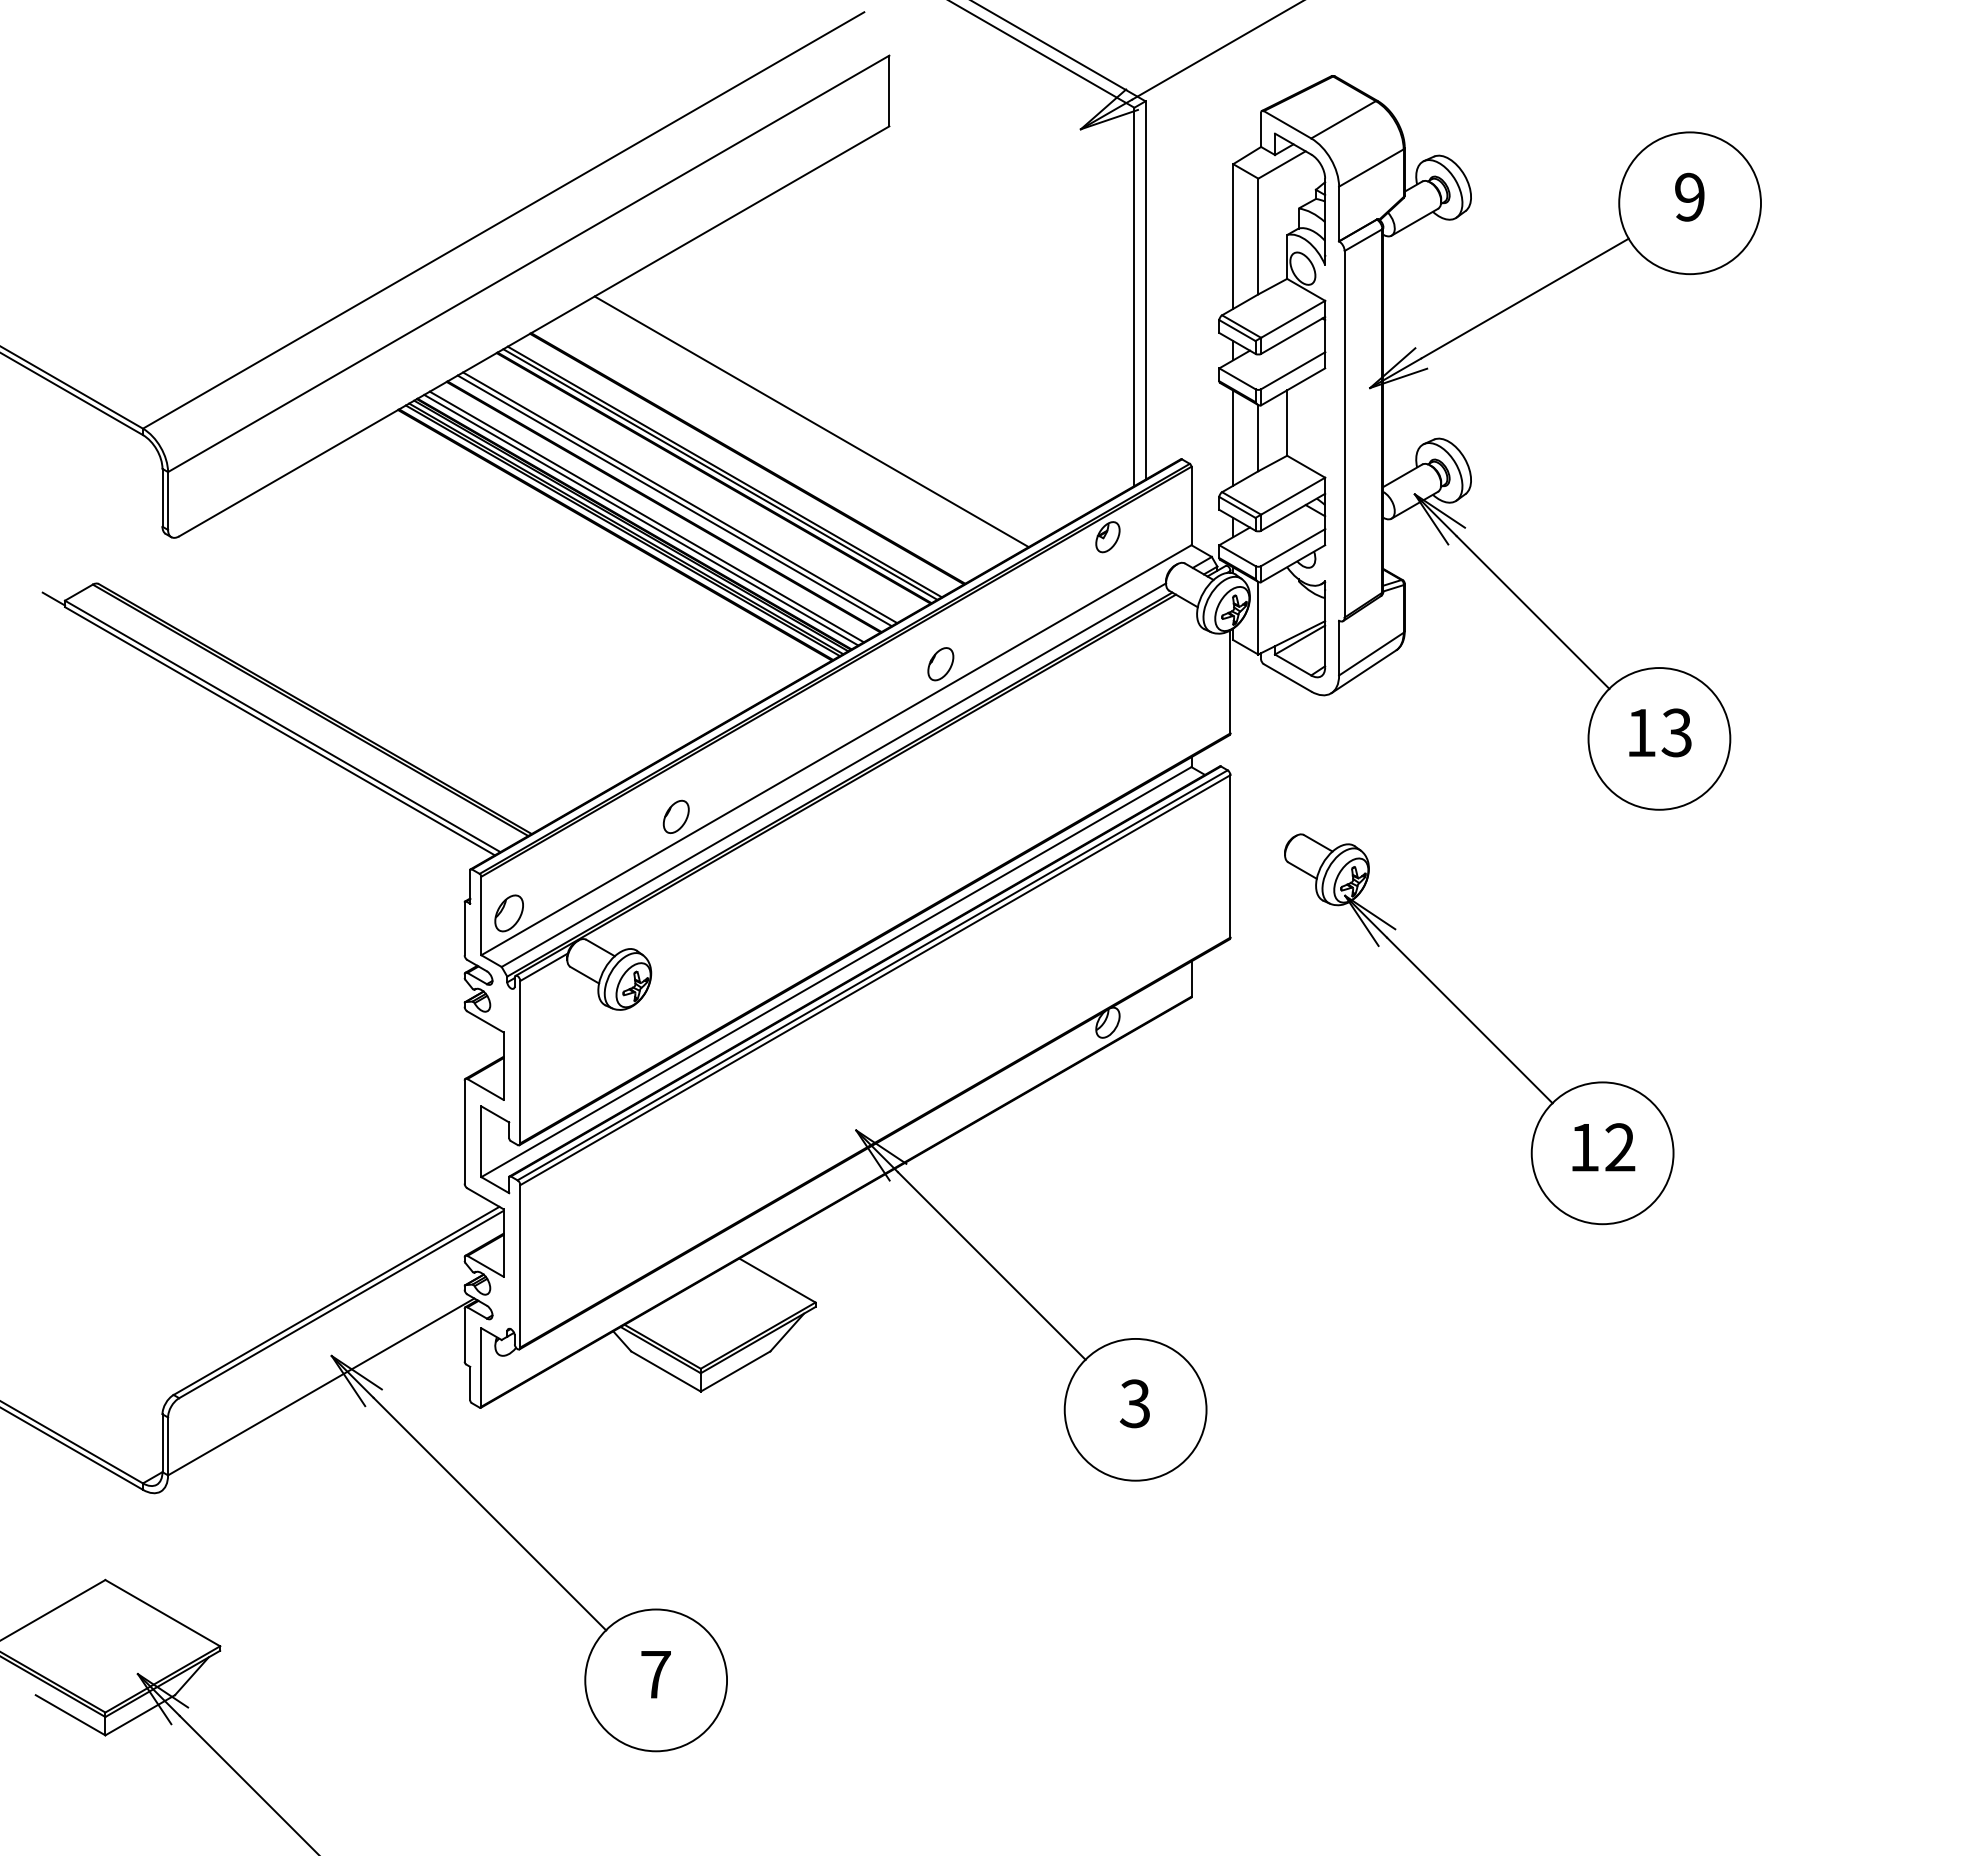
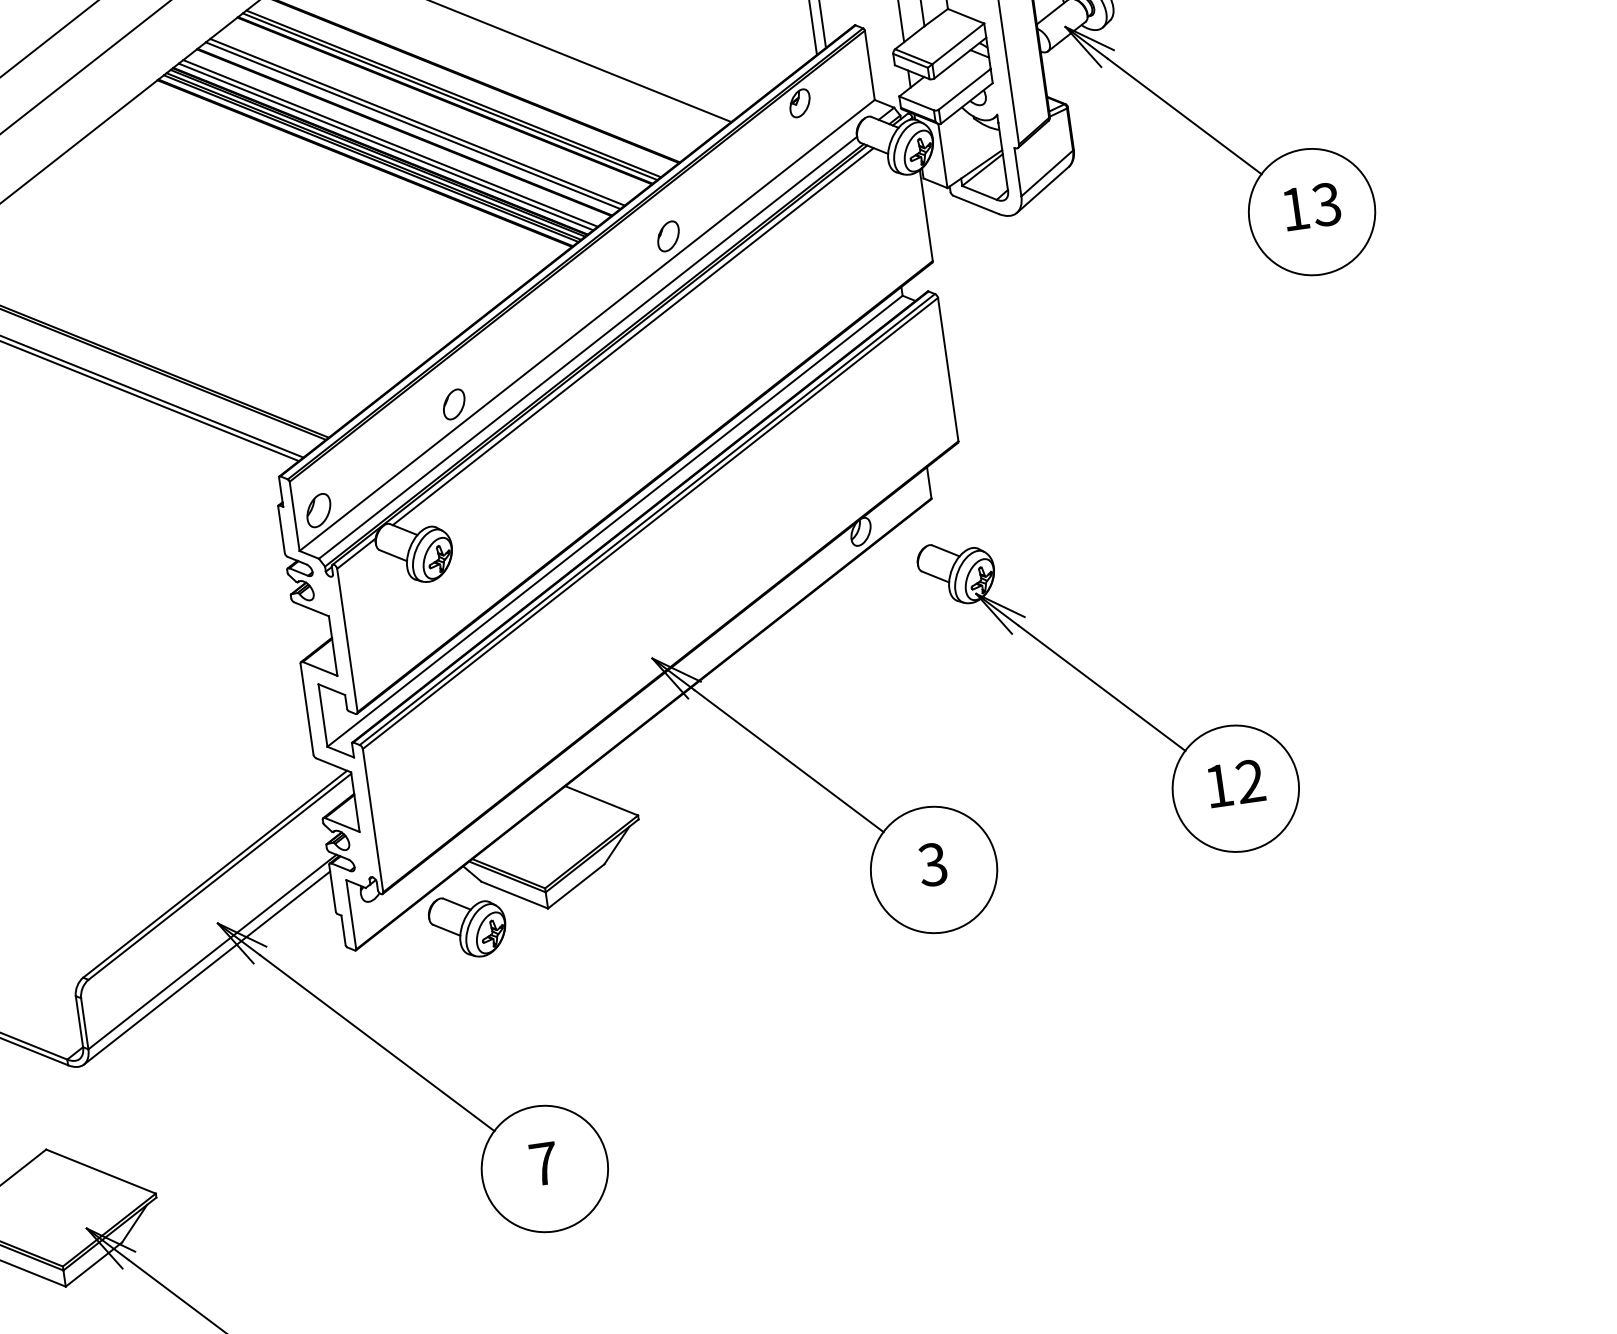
line: (885, 769) -> (632, 336), added
part: (1479, 1029) -> (1111, 694), moved
part: (609, 1398) -> (468, 926), added
line: (312, 1403) -> (206, 967), added

